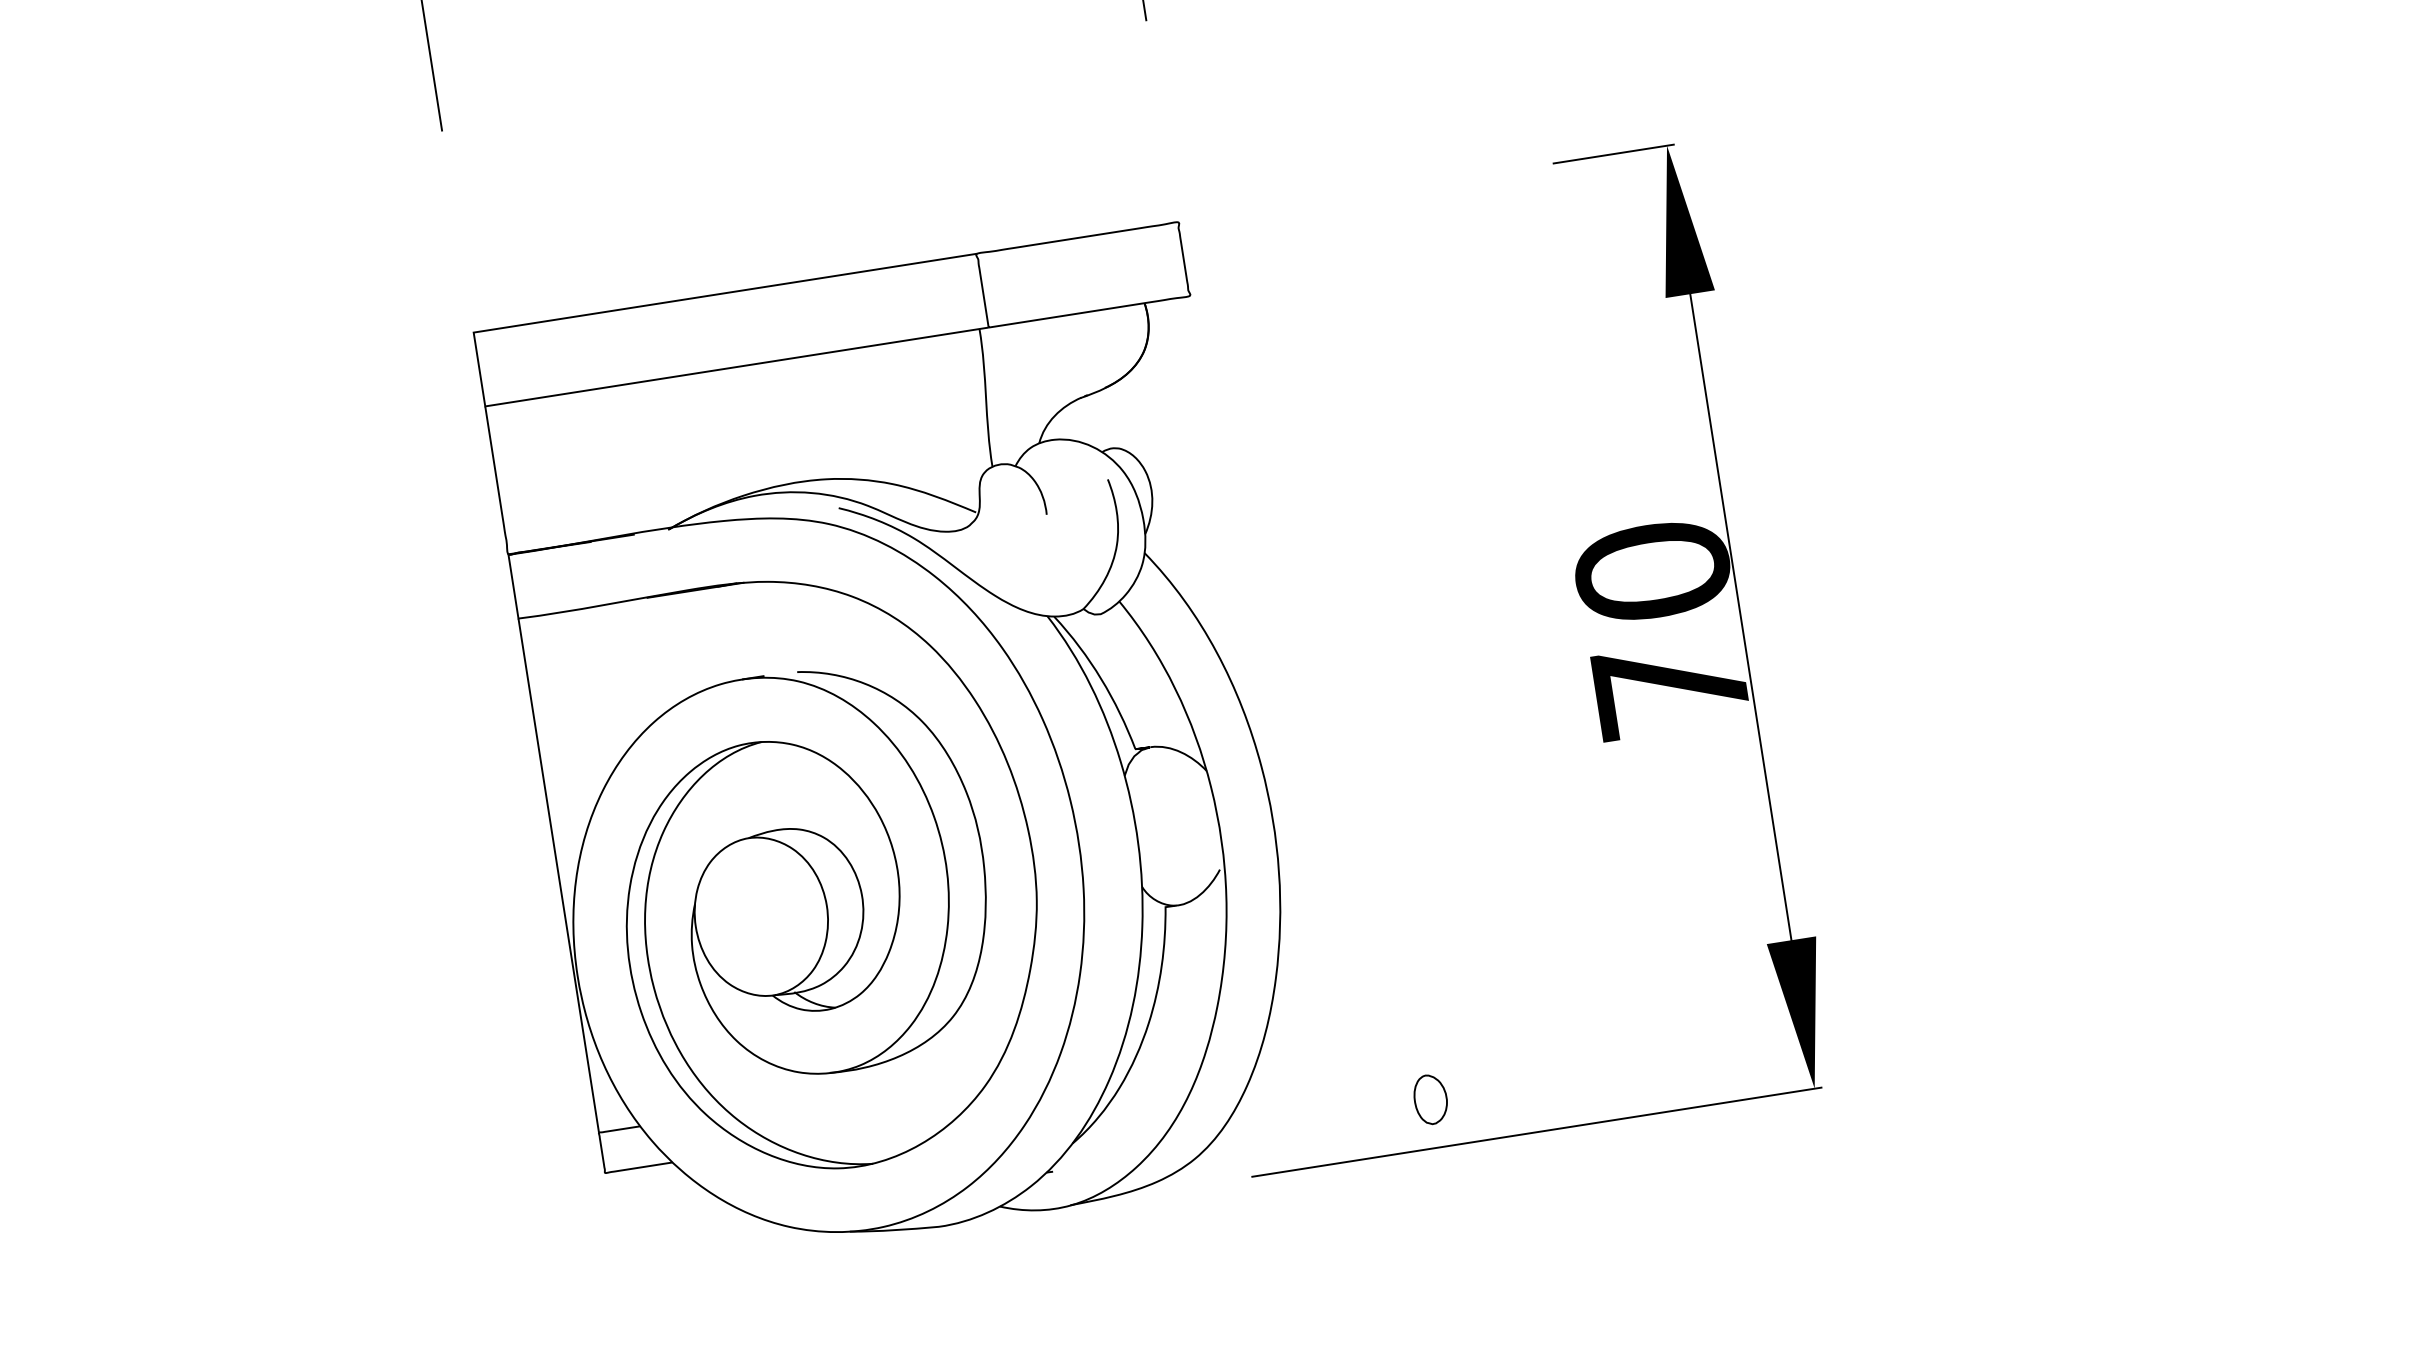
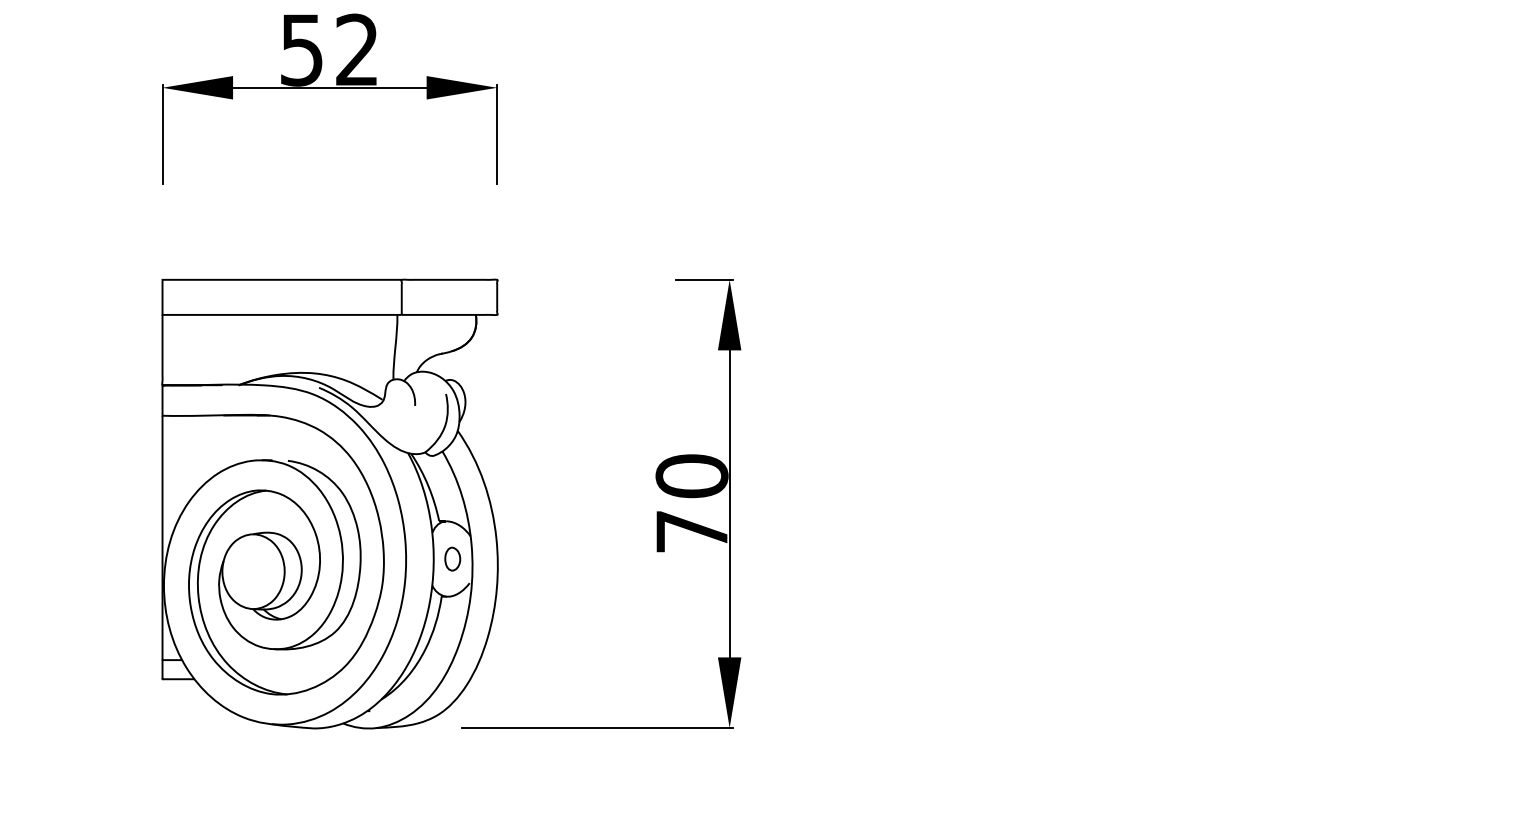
part: (1429, 1098) -> (452, 558), moved

